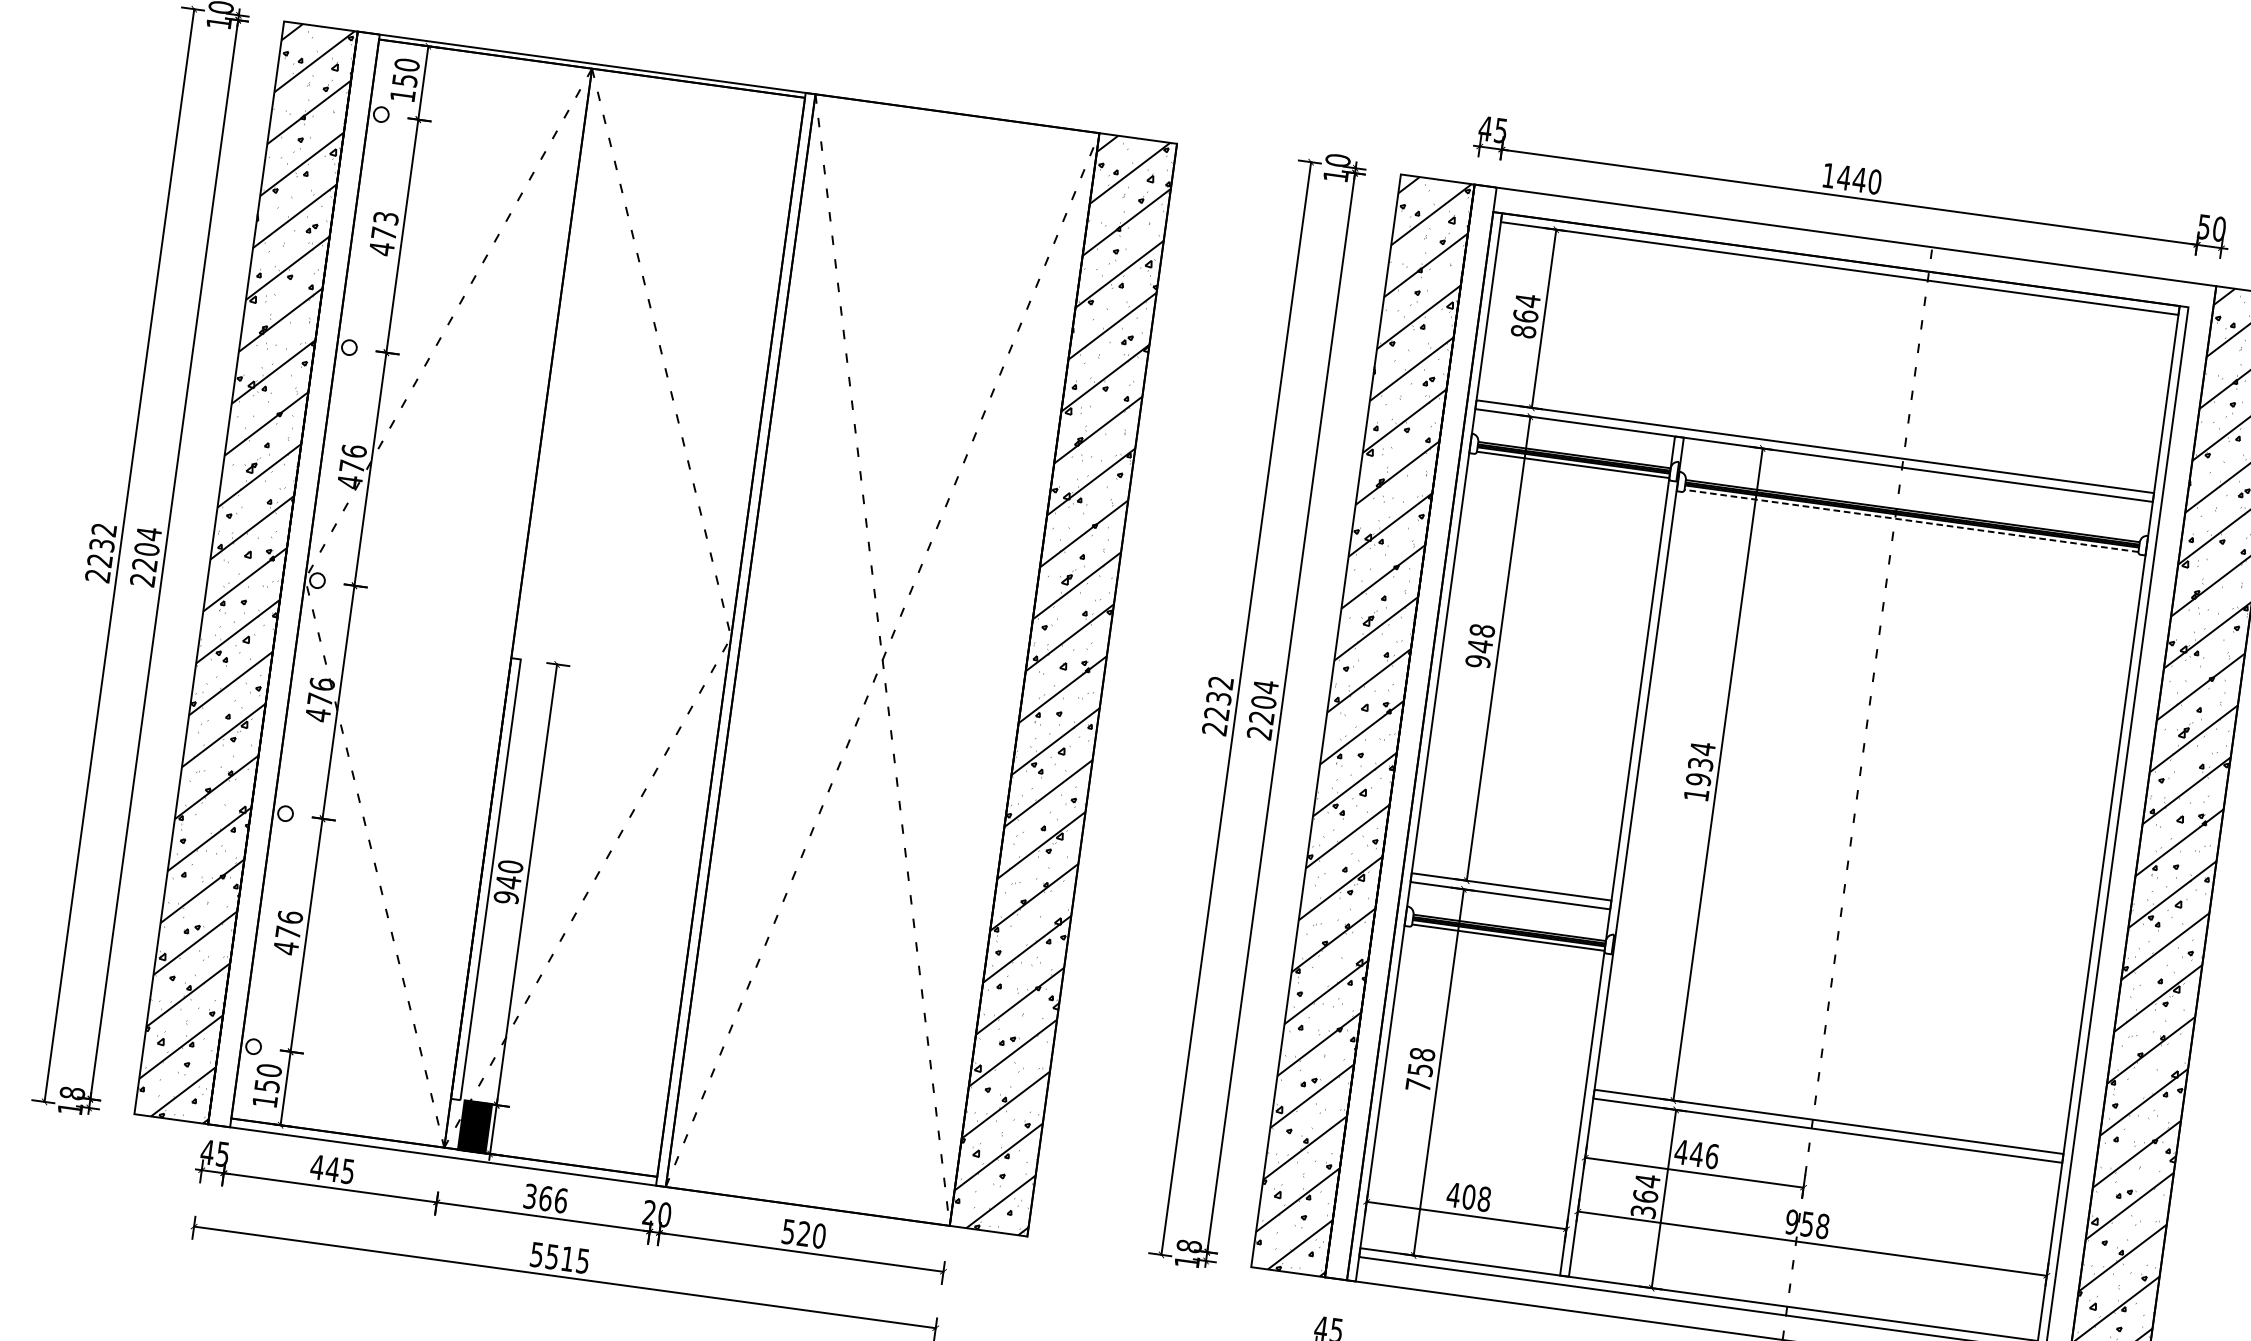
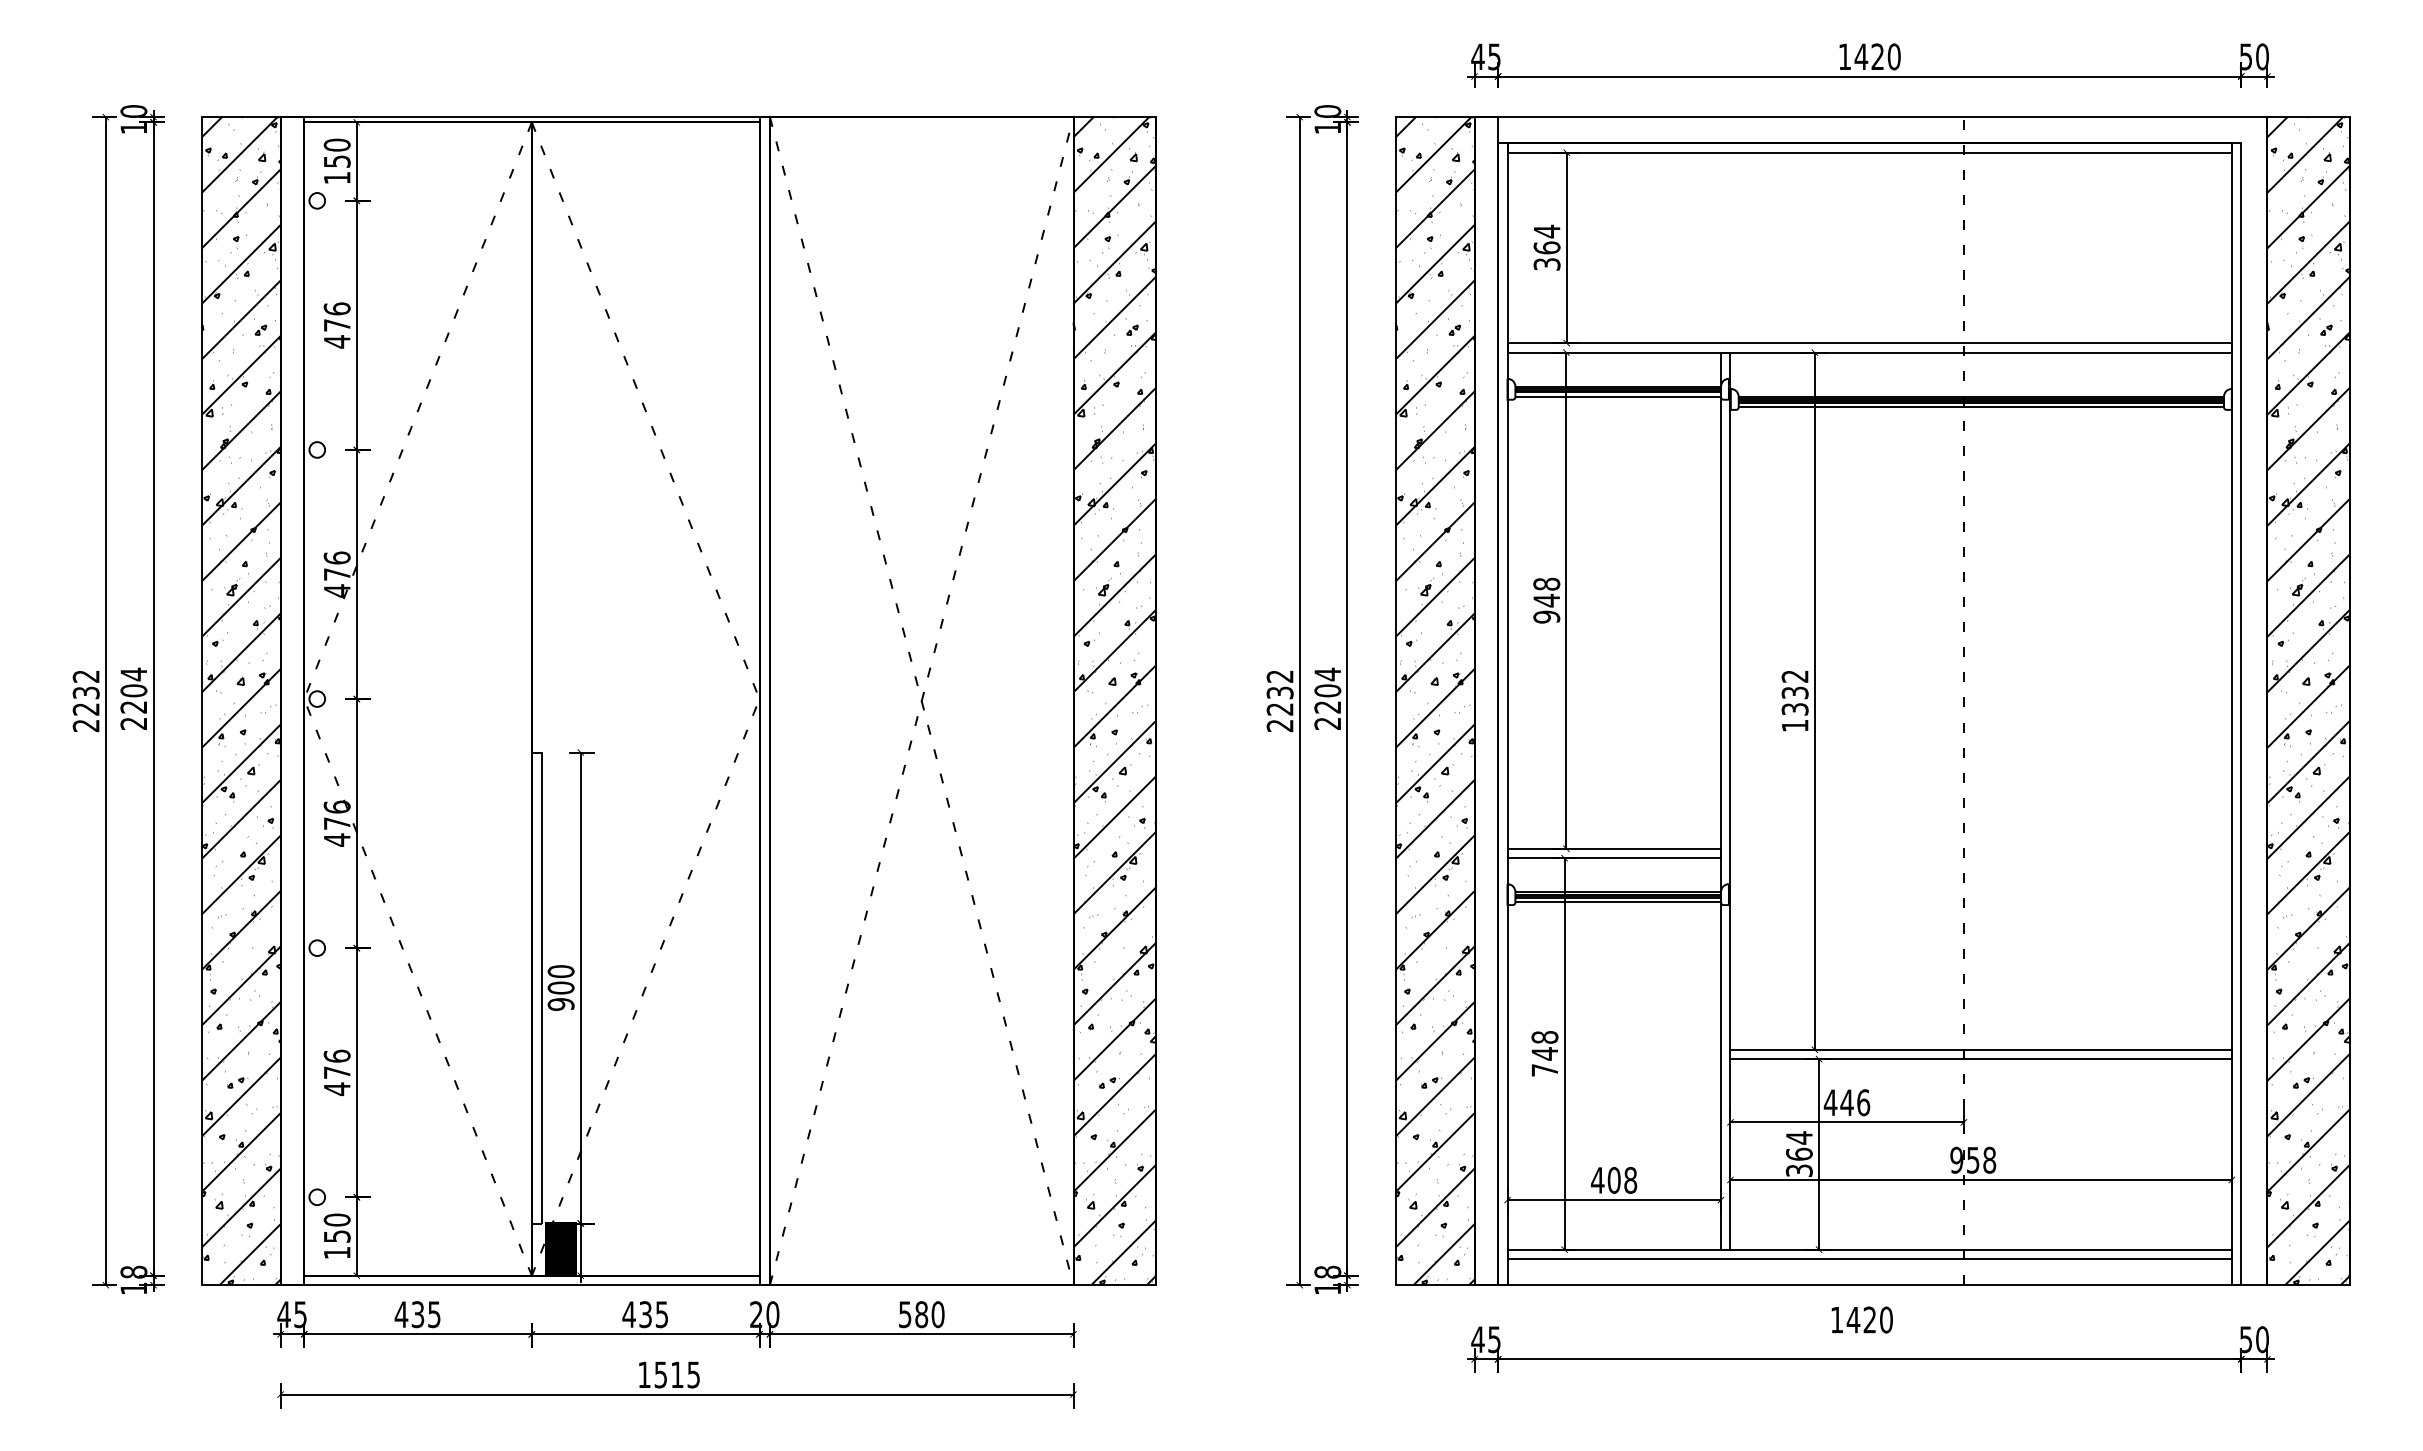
text: (1859, 179) -> (1877, 56), 1440 -> 1420
text: (385, 217) -> (336, 308), 473 -> 476
text: (1523, 331) -> (1546, 264), 864 -> 364
line: (1911, 521) -> (1981, 407), dashed -> solid
text: (1700, 763) -> (1794, 692), 1934 -> 1332
text: (508, 881) -> (560, 987), 940 -> 900
text: (1420, 1069) -> (1544, 1053), 758 -> 748
text: (332, 1169) -> (417, 1314), 445 -> 435
text: (545, 1198) -> (645, 1314), 366 -> 435
text: (803, 1233) -> (921, 1314), 520 -> 580
text: (537, 1254) -> (644, 1374), 5515 -> 1515

